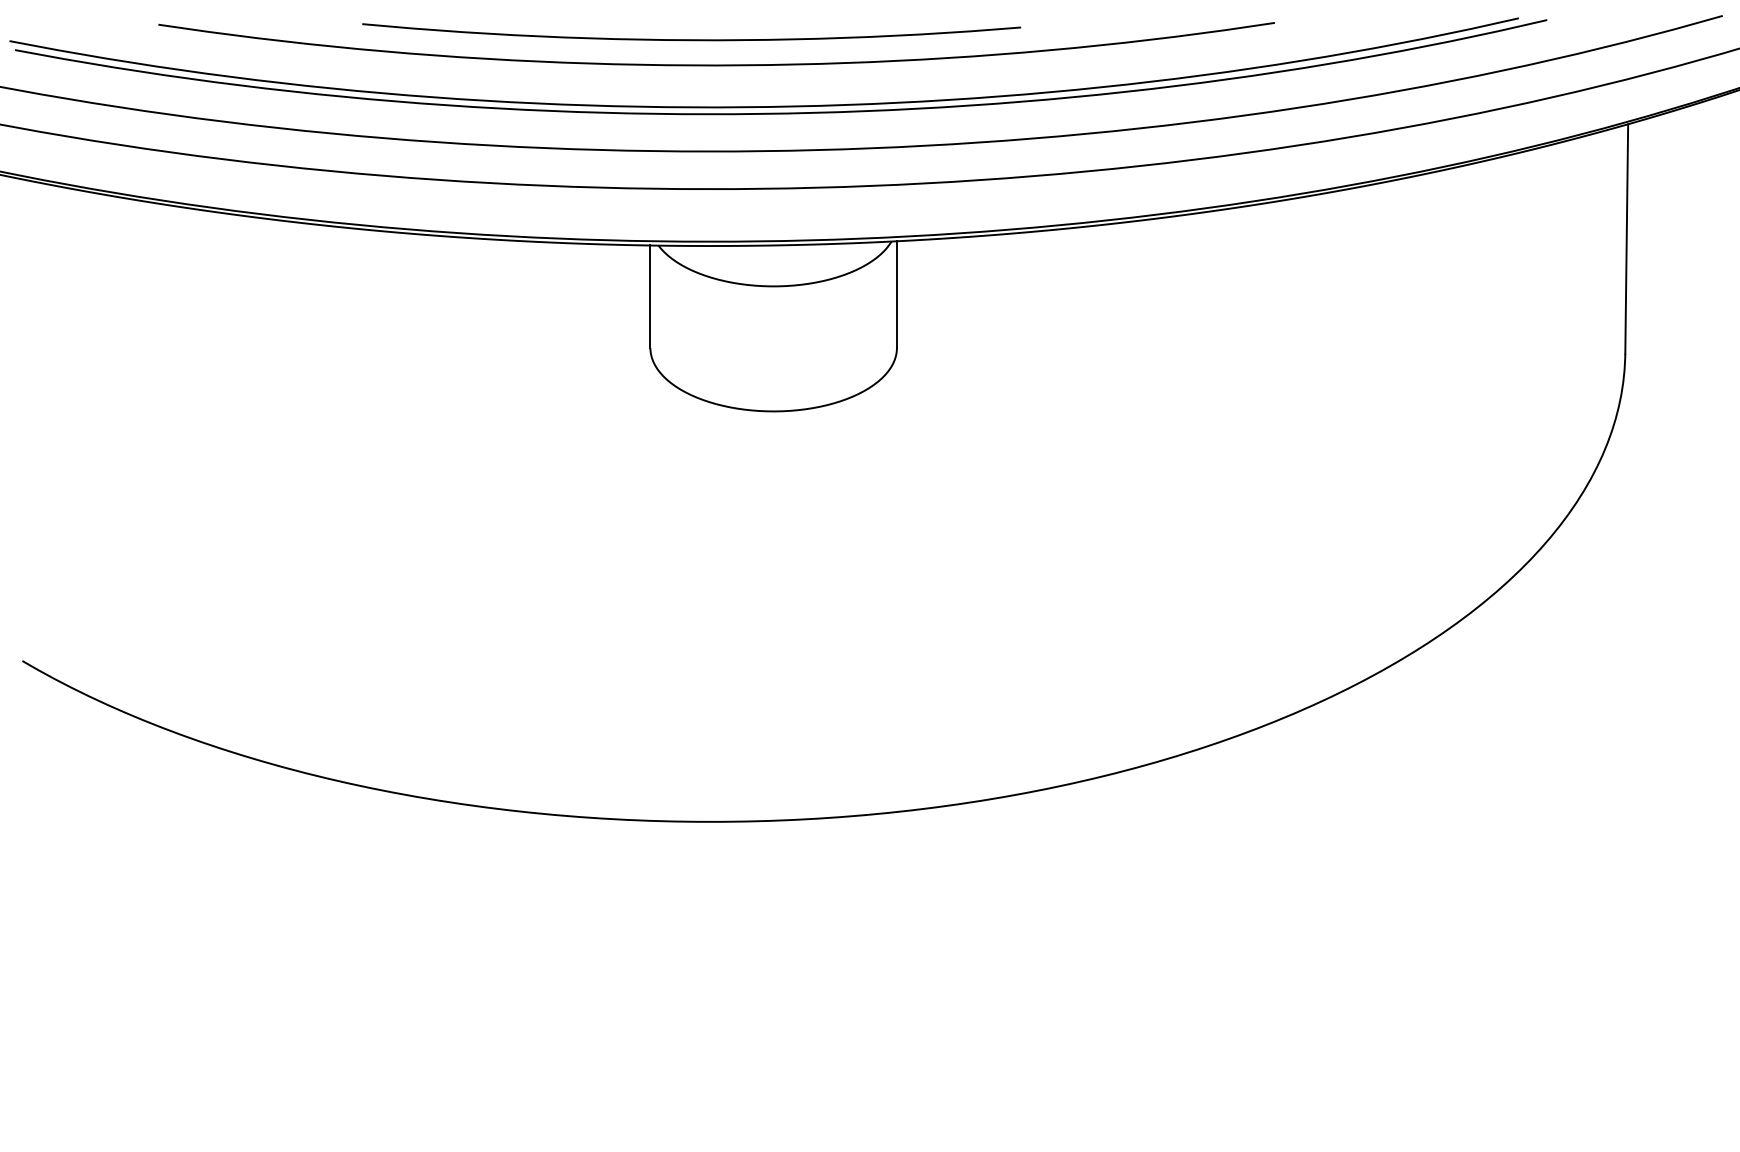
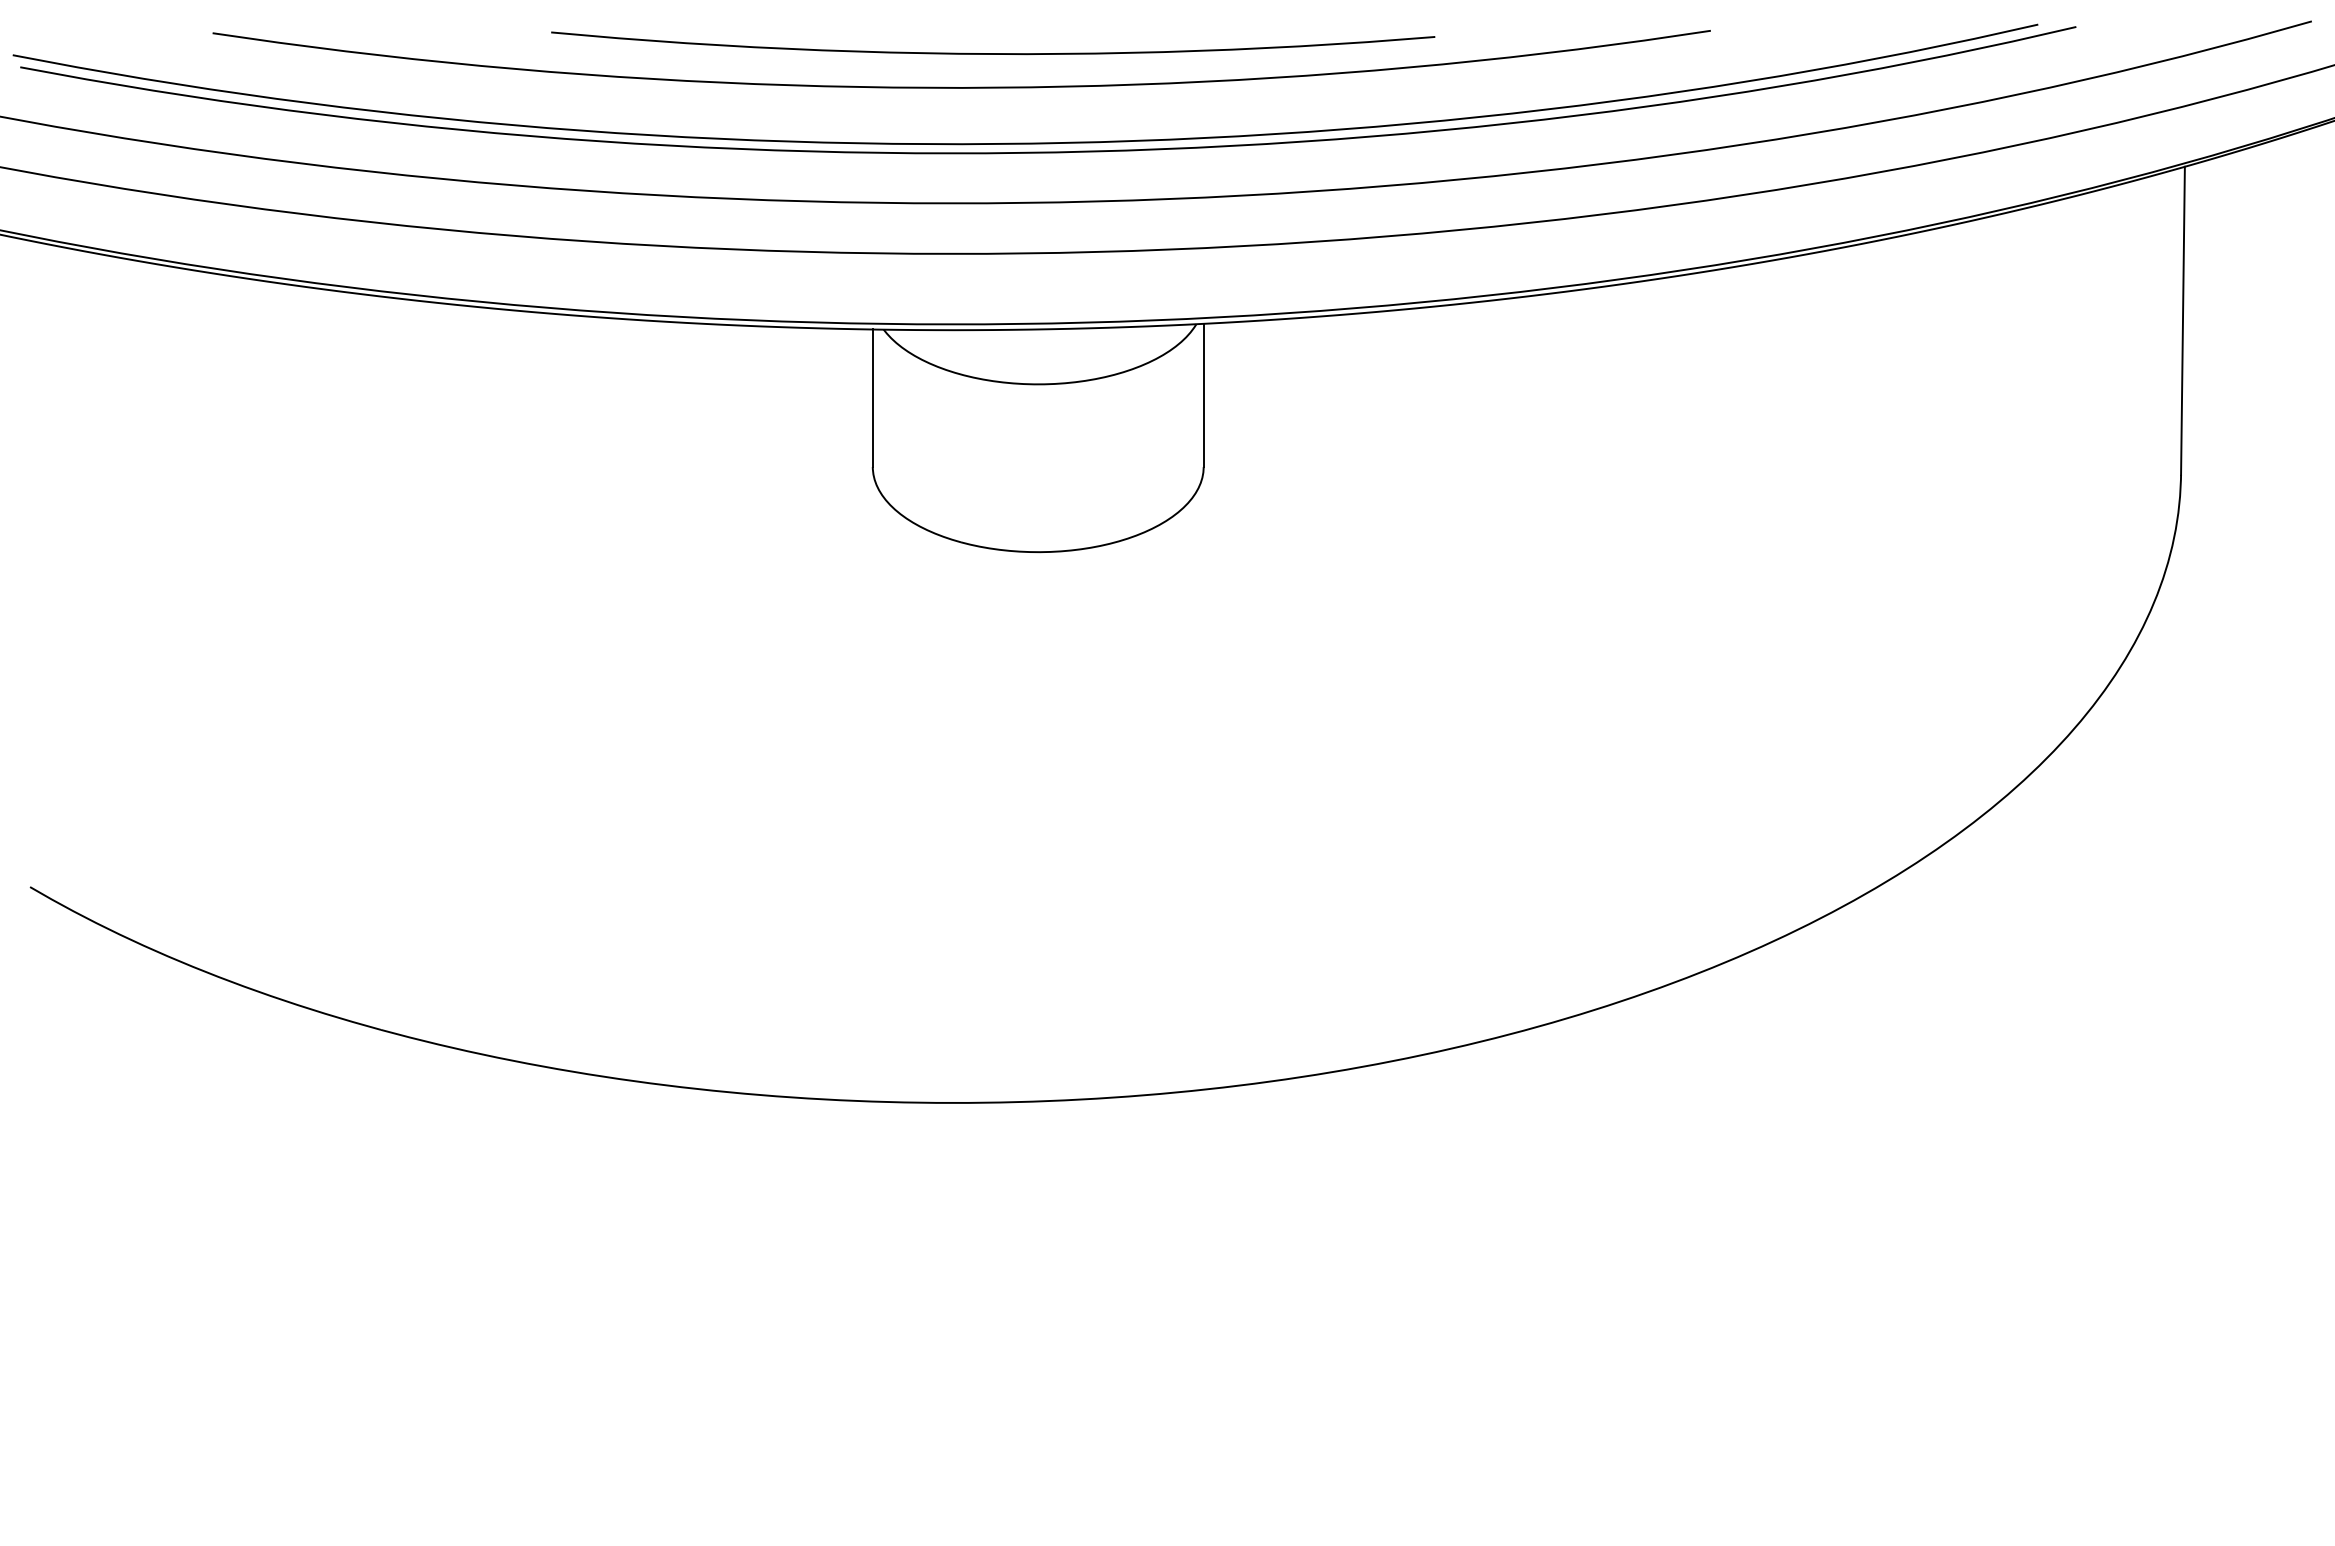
curve: (691, 39) -> (993, 53), moved

